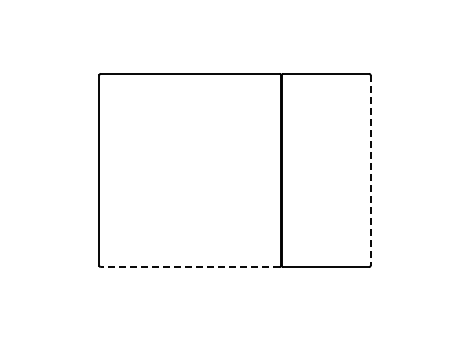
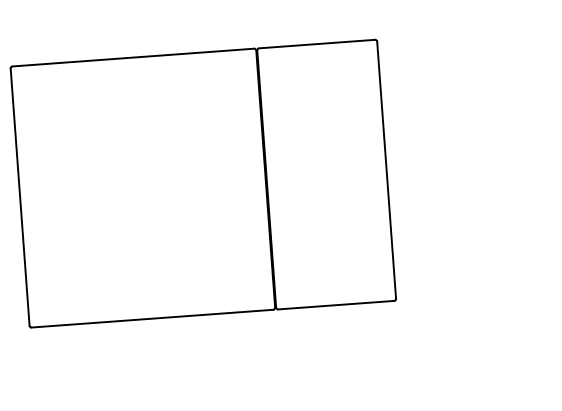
line: (370, 170) -> (386, 170), dashed -> solid
line: (189, 267) -> (151, 319), dashed -> solid

